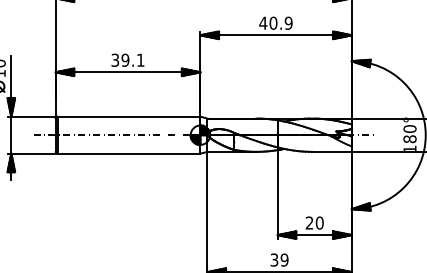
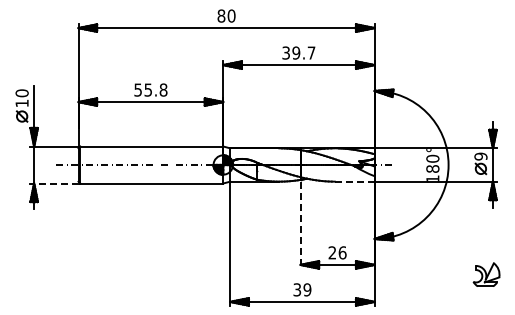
text: (275, 22) -> (298, 52), 40.9 -> 39.7
text: (127, 59) -> (150, 89), 39.1 -> 55.8
line: (331, 151) -> (354, 181), solid -> dashed
line: (32, 153) -> (55, 183), solid -> dashed
line: (277, 195) -> (300, 225), solid -> dashed
text: (319, 222) -> (342, 252), 20 -> 26

